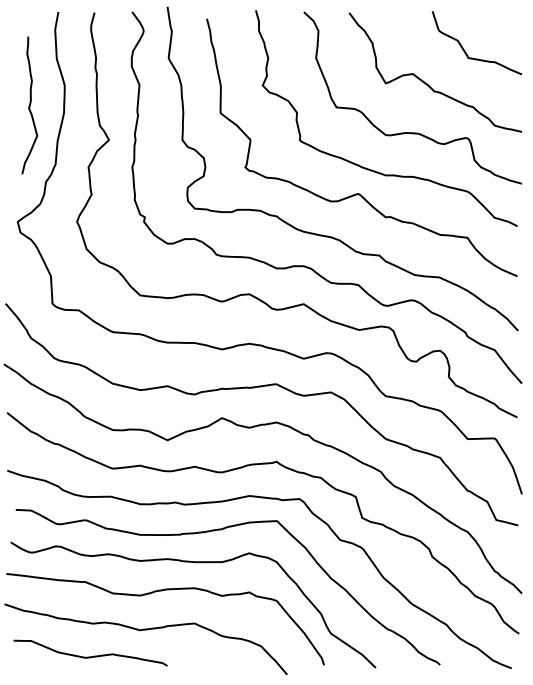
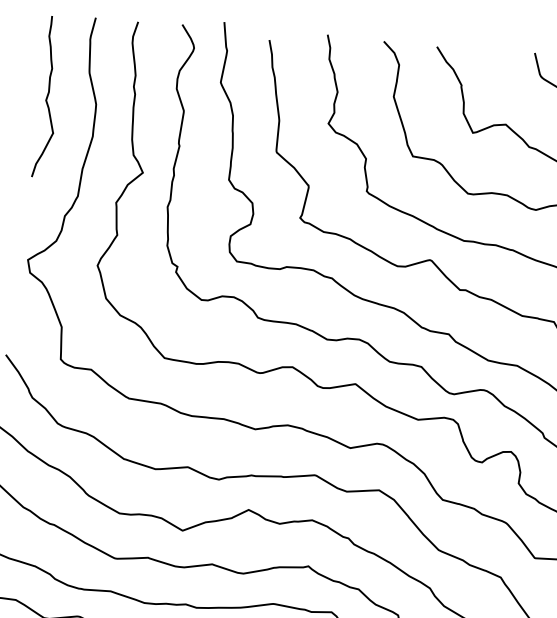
curve: (29, 105) -> (46, 96), moved

